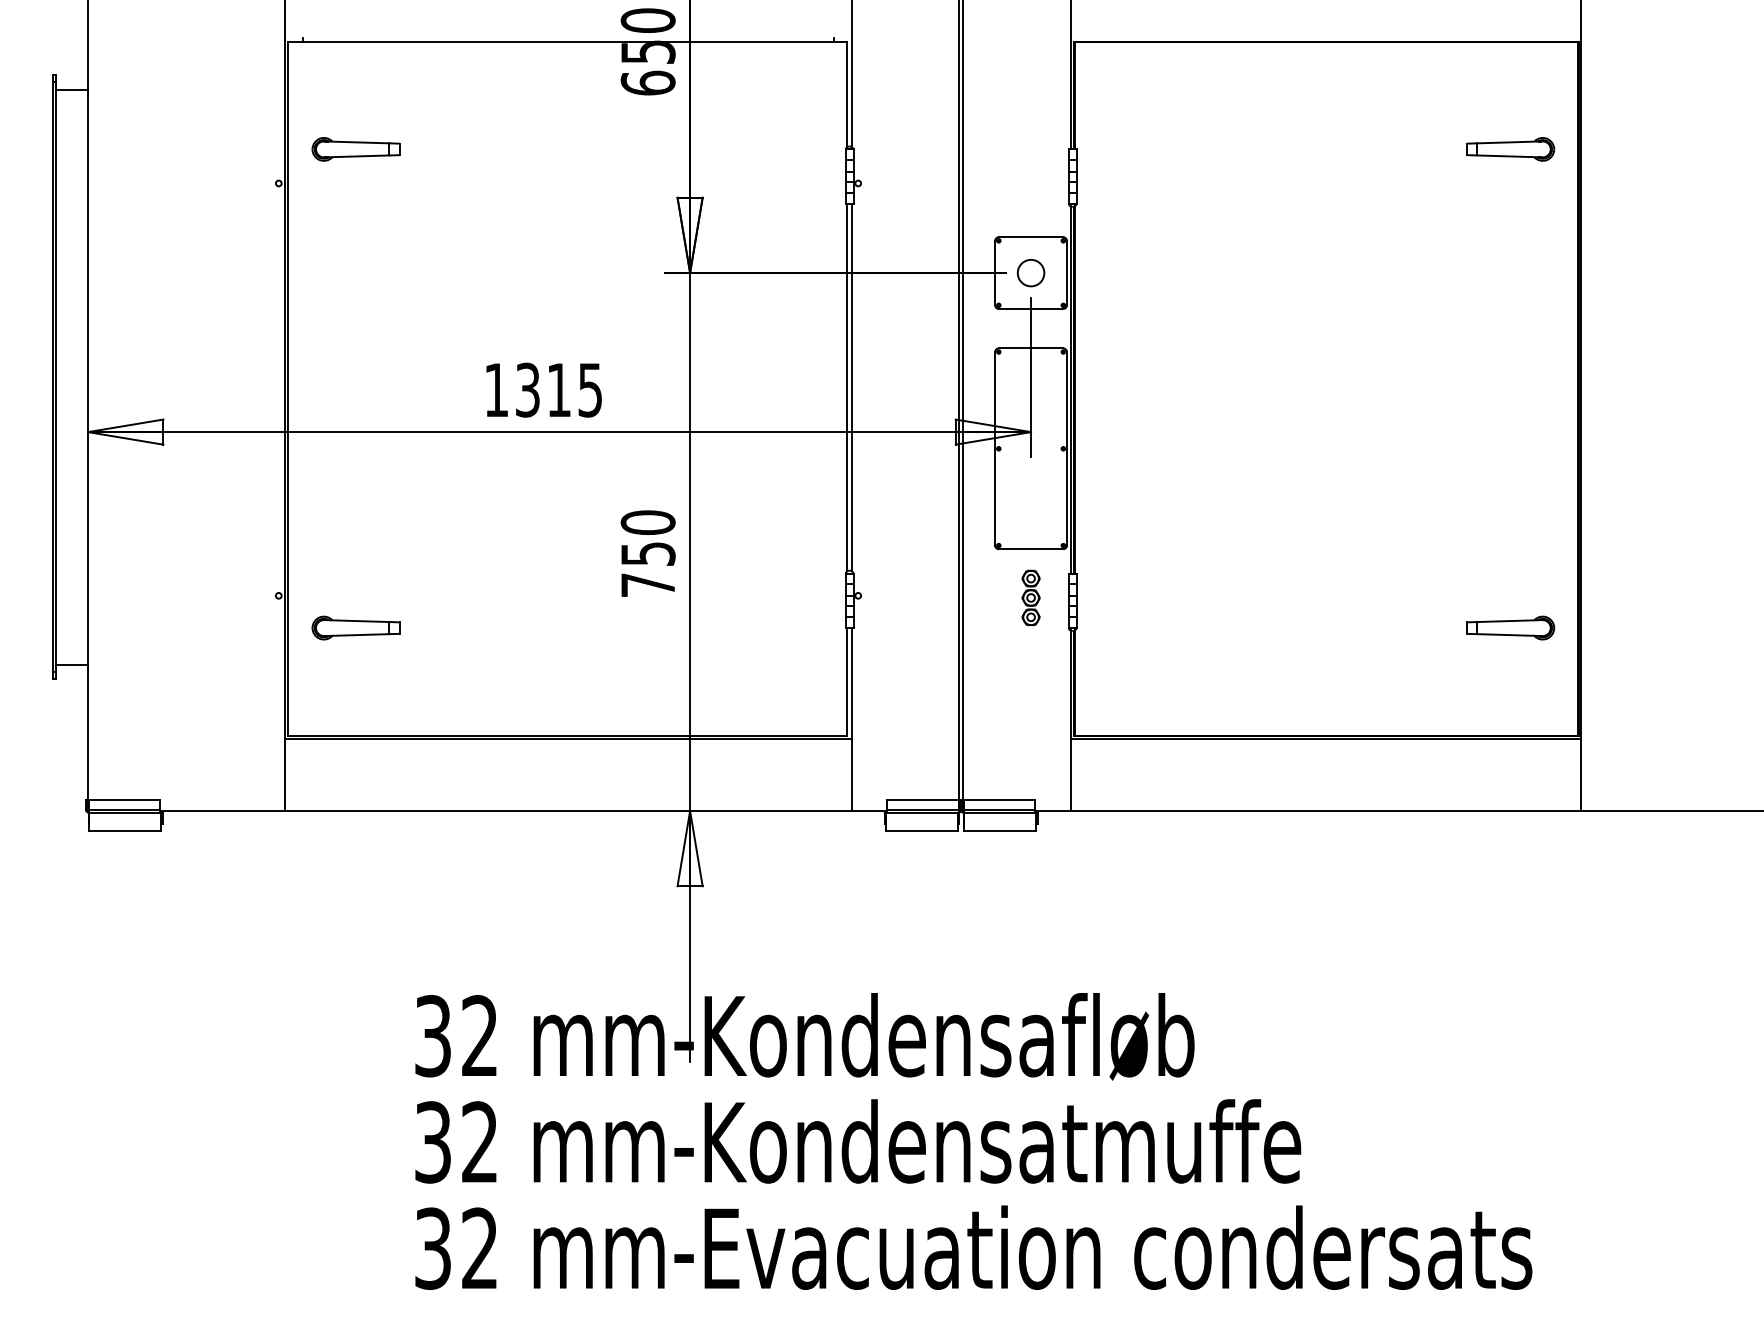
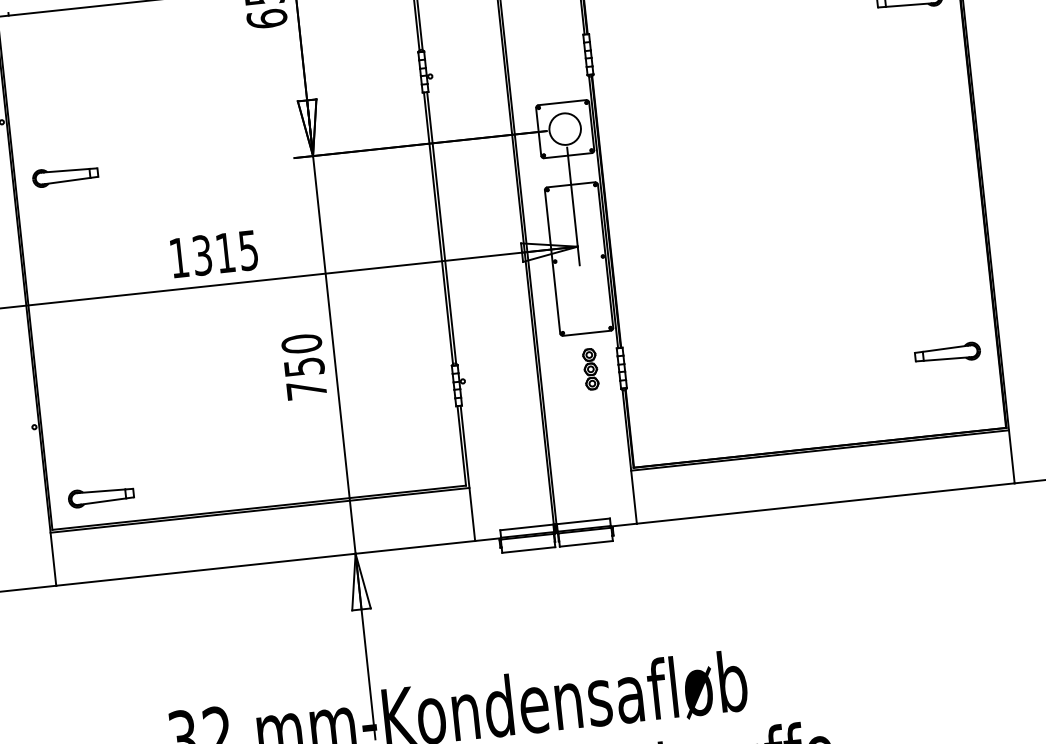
part: (355, 149) -> (65, 176), moved
circle: (1030, 272) -> (564, 128), size x1.6
part: (355, 627) -> (100, 496), moved

